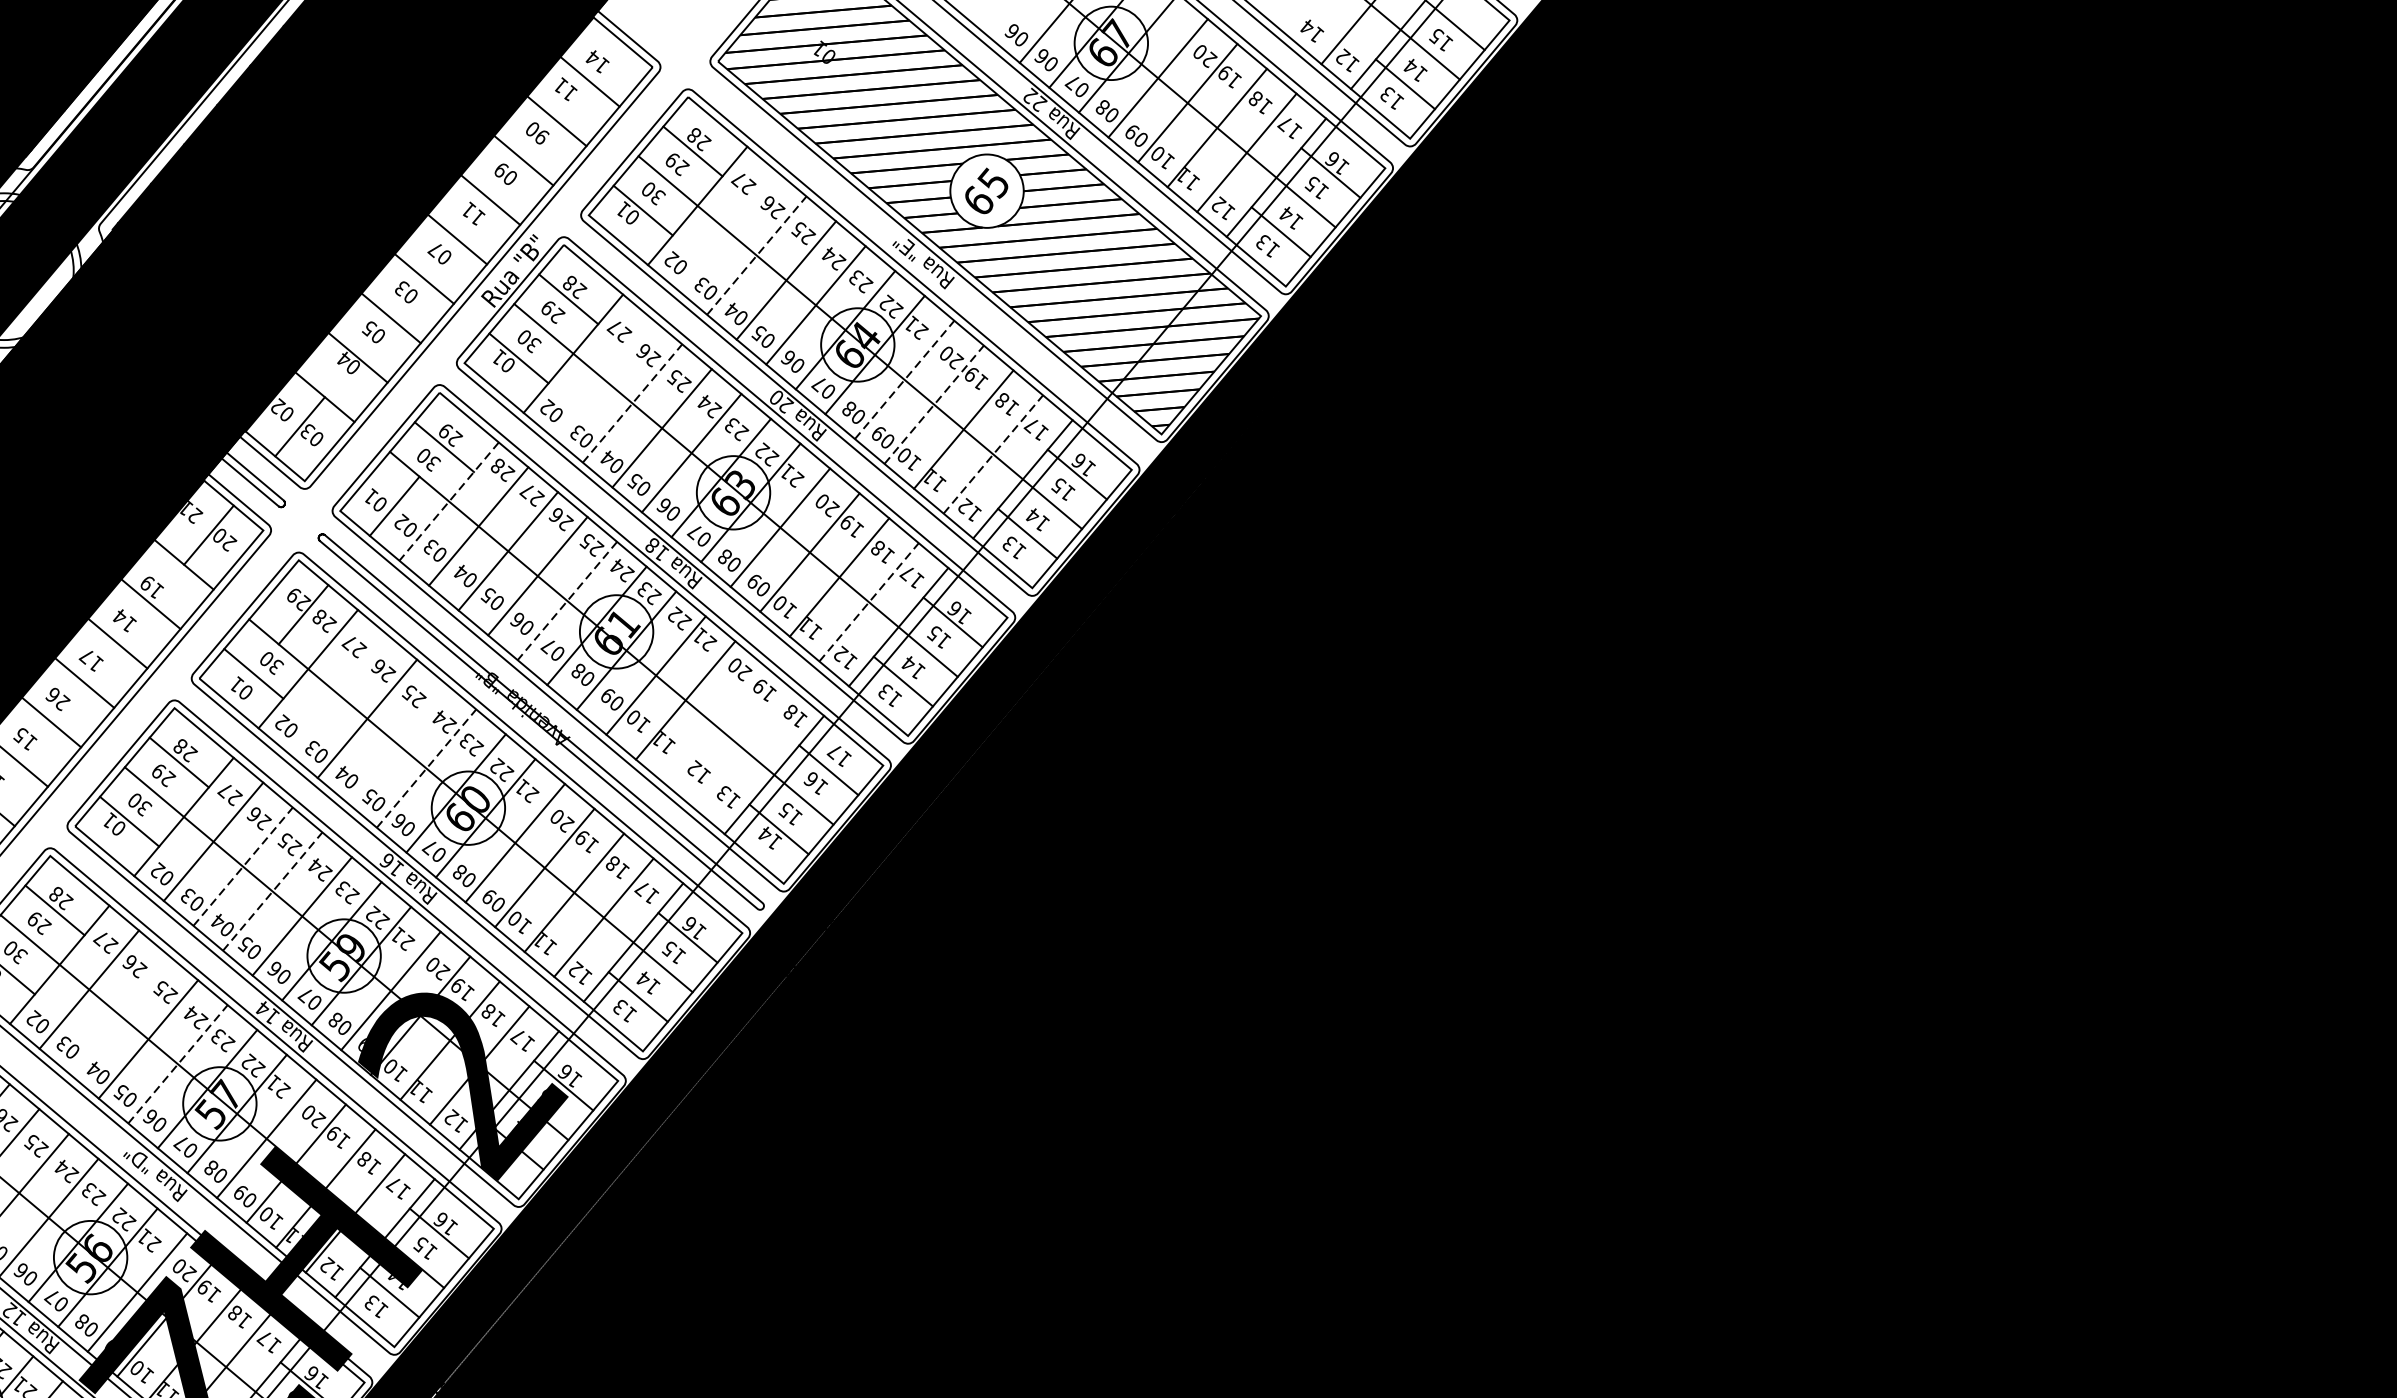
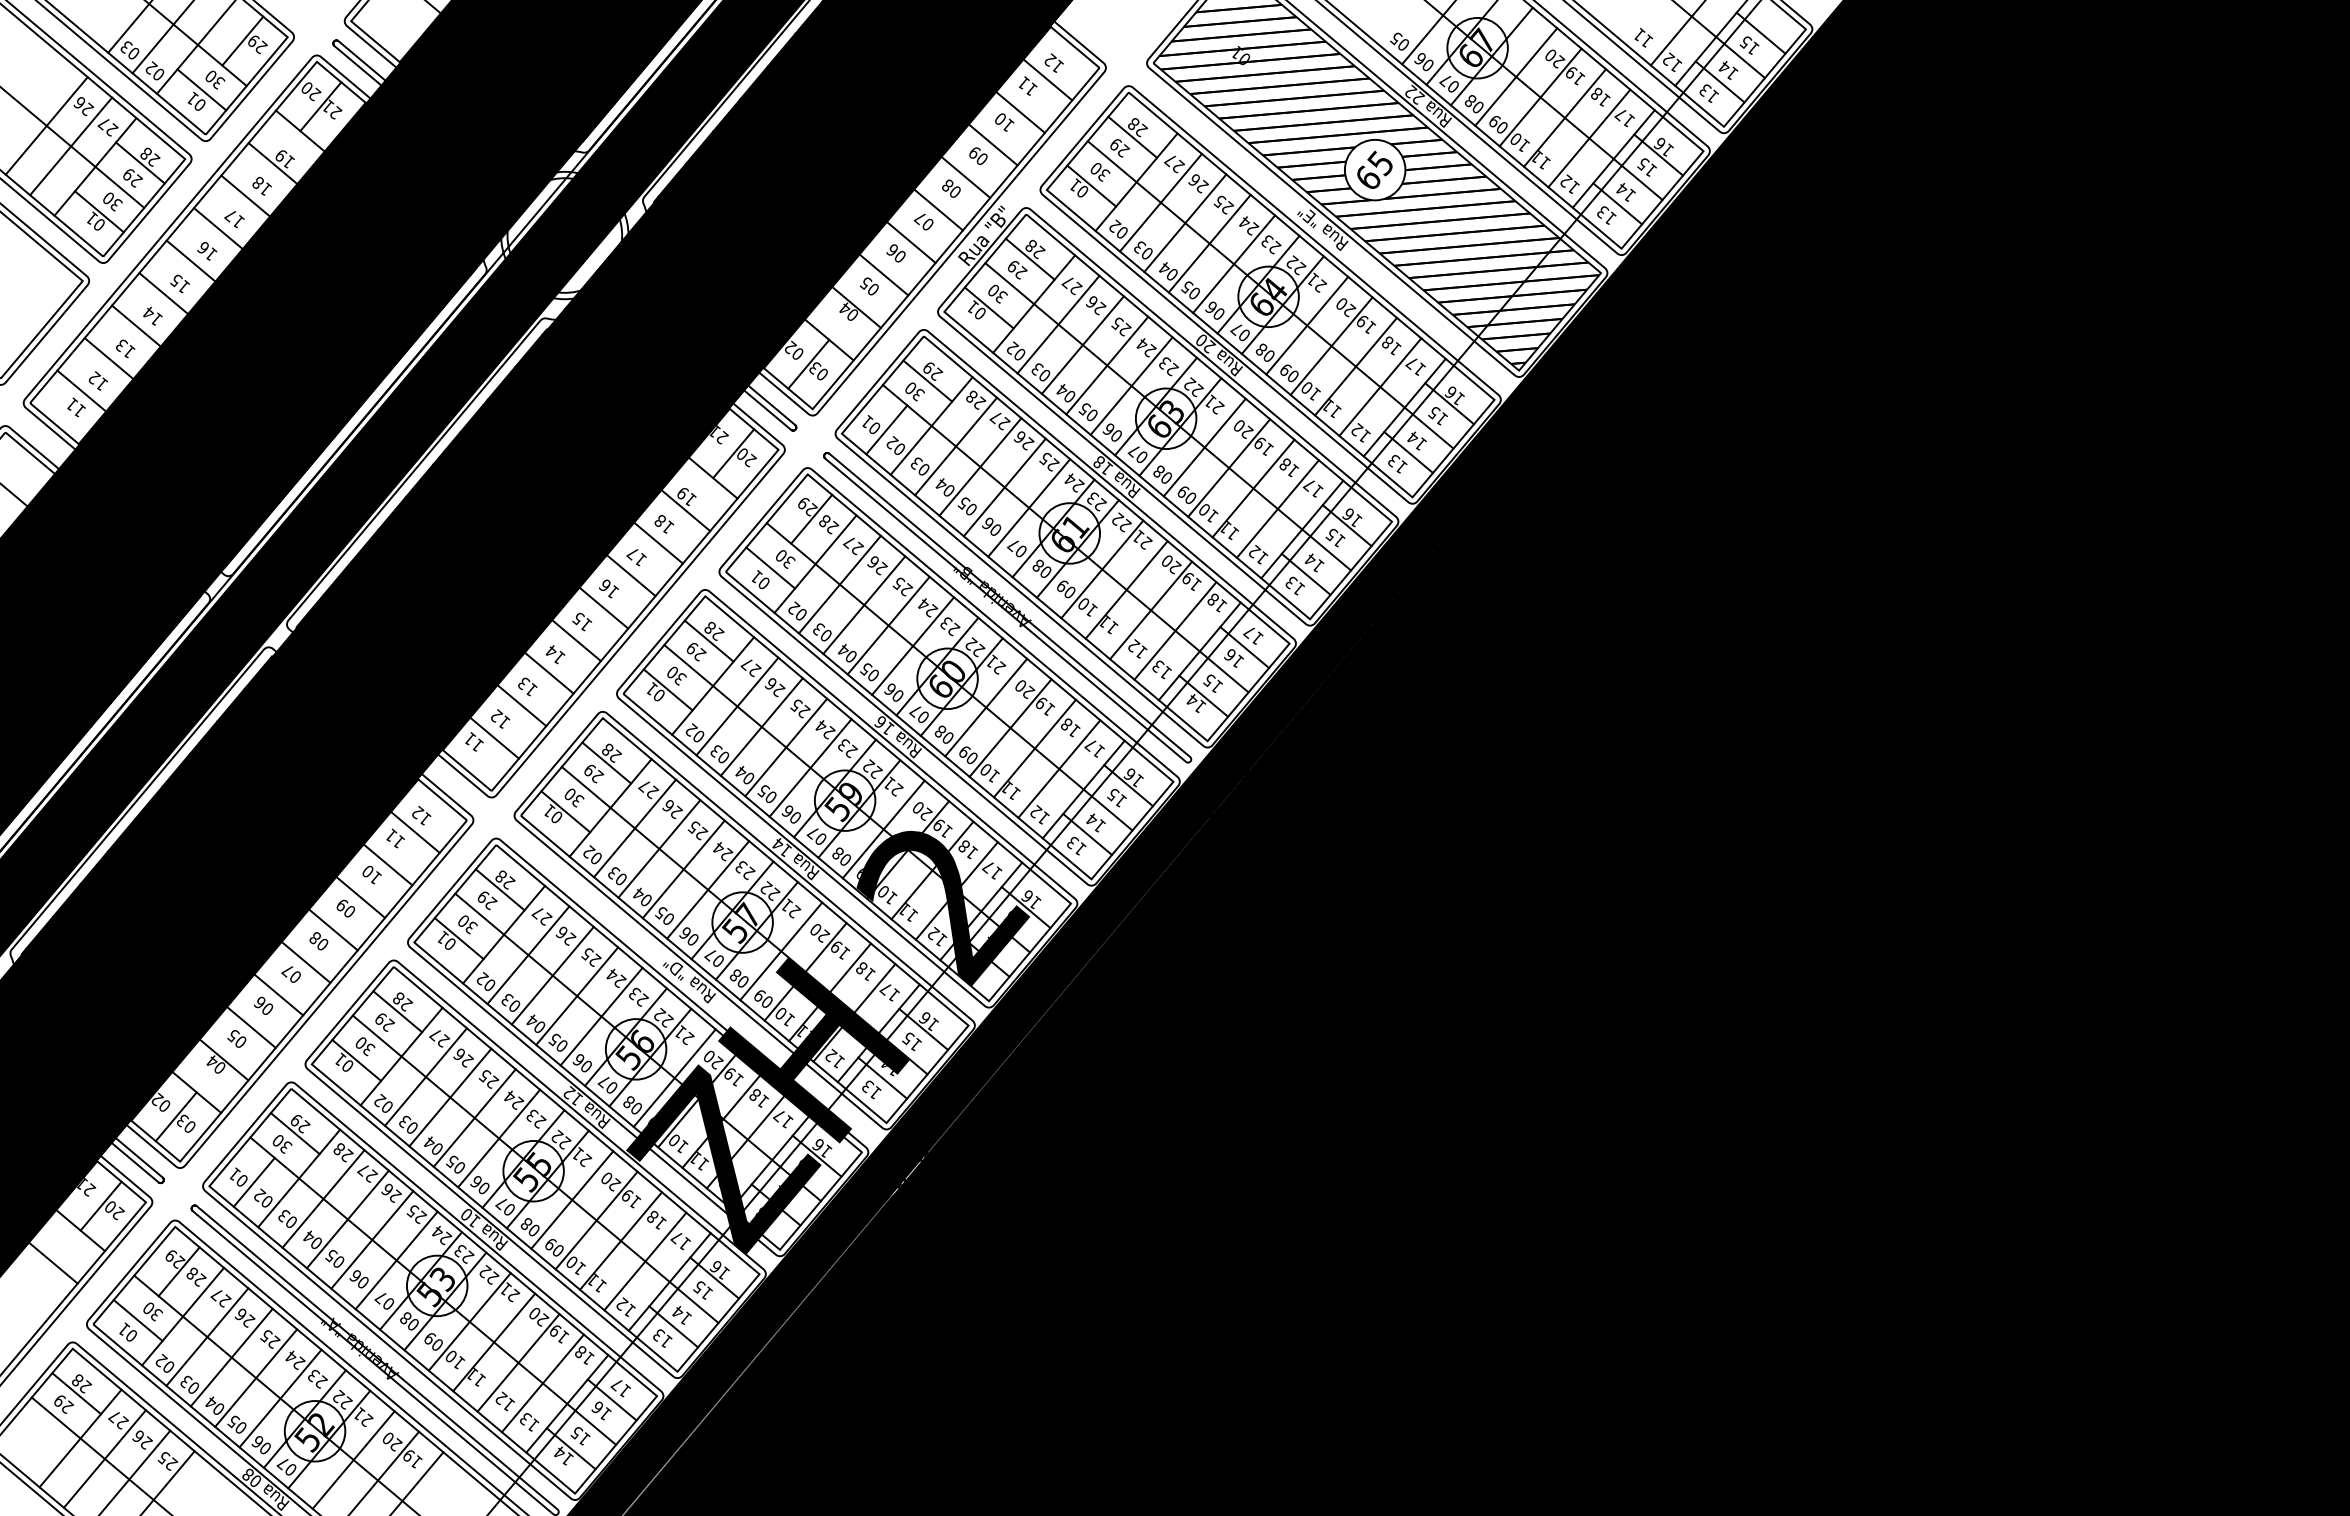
text: (1307, 26) -> (1639, 34), 14 -> 11
text: (1011, 31) -> (1395, 38), 06 -> 05
text: (593, 57) -> (1050, 59), 14 -> 12
text: (542, 135) -> (1008, 124), 90 -> 10
text: (473, 213) -> (951, 188), 11 -> 08
line: (726, 230) -> (1160, 202), added
line: (757, 255) -> (1185, 223), dashed -> solid
text: (401, 288) -> (892, 250), 03 -> 06
line: (602, 378) -> (1058, 324), added
line: (904, 379) -> (1307, 325), dashed -> solid
line: (632, 403) -> (1082, 345), dashed -> solid
line: (934, 405) -> (1331, 346), dashed -> solid
line: (993, 454) -> (1380, 387), dashed -> solid
line: (448, 502) -> (931, 426), dashed -> solid
line: (567, 601) -> (1029, 508), dashed -> solid
line: (868, 602) -> (1277, 509), dashed -> solid
text: (120, 616) -> (660, 520), 14 -> 18
line: (337, 693) -> (839, 584), added
text: (63, 702) -> (613, 591), 26 -> 16
line: (715, 725) -> (1151, 610), added
line: (396, 743) -> (888, 625), added
line: (744, 749) -> (1175, 630), added
line: (427, 769) -> (913, 646), dashed -> solid
line: (242, 867) -> (761, 727), dashed -> solid
line: (273, 891) -> (786, 747), dashed -> solid
line: (119, 1014) -> (659, 848), added
line: (178, 1063) -> (708, 889), dashed -> solid

